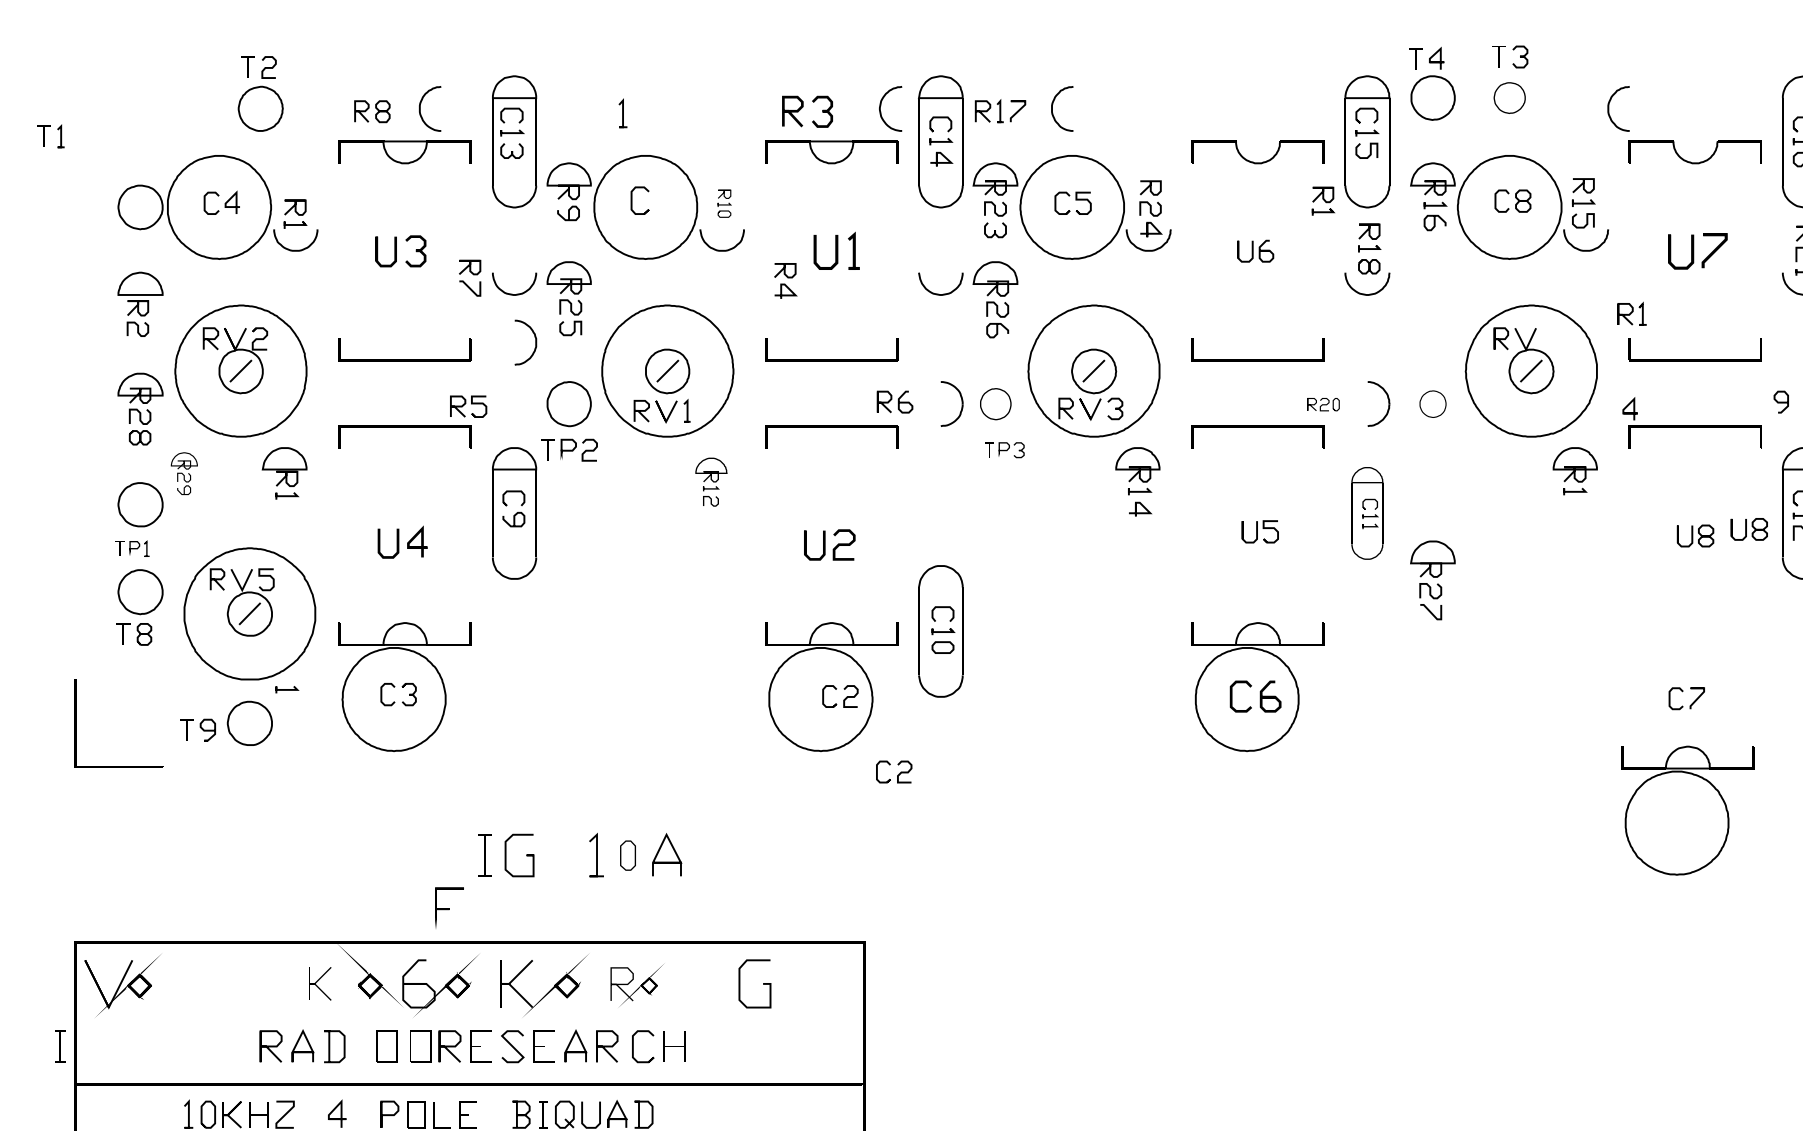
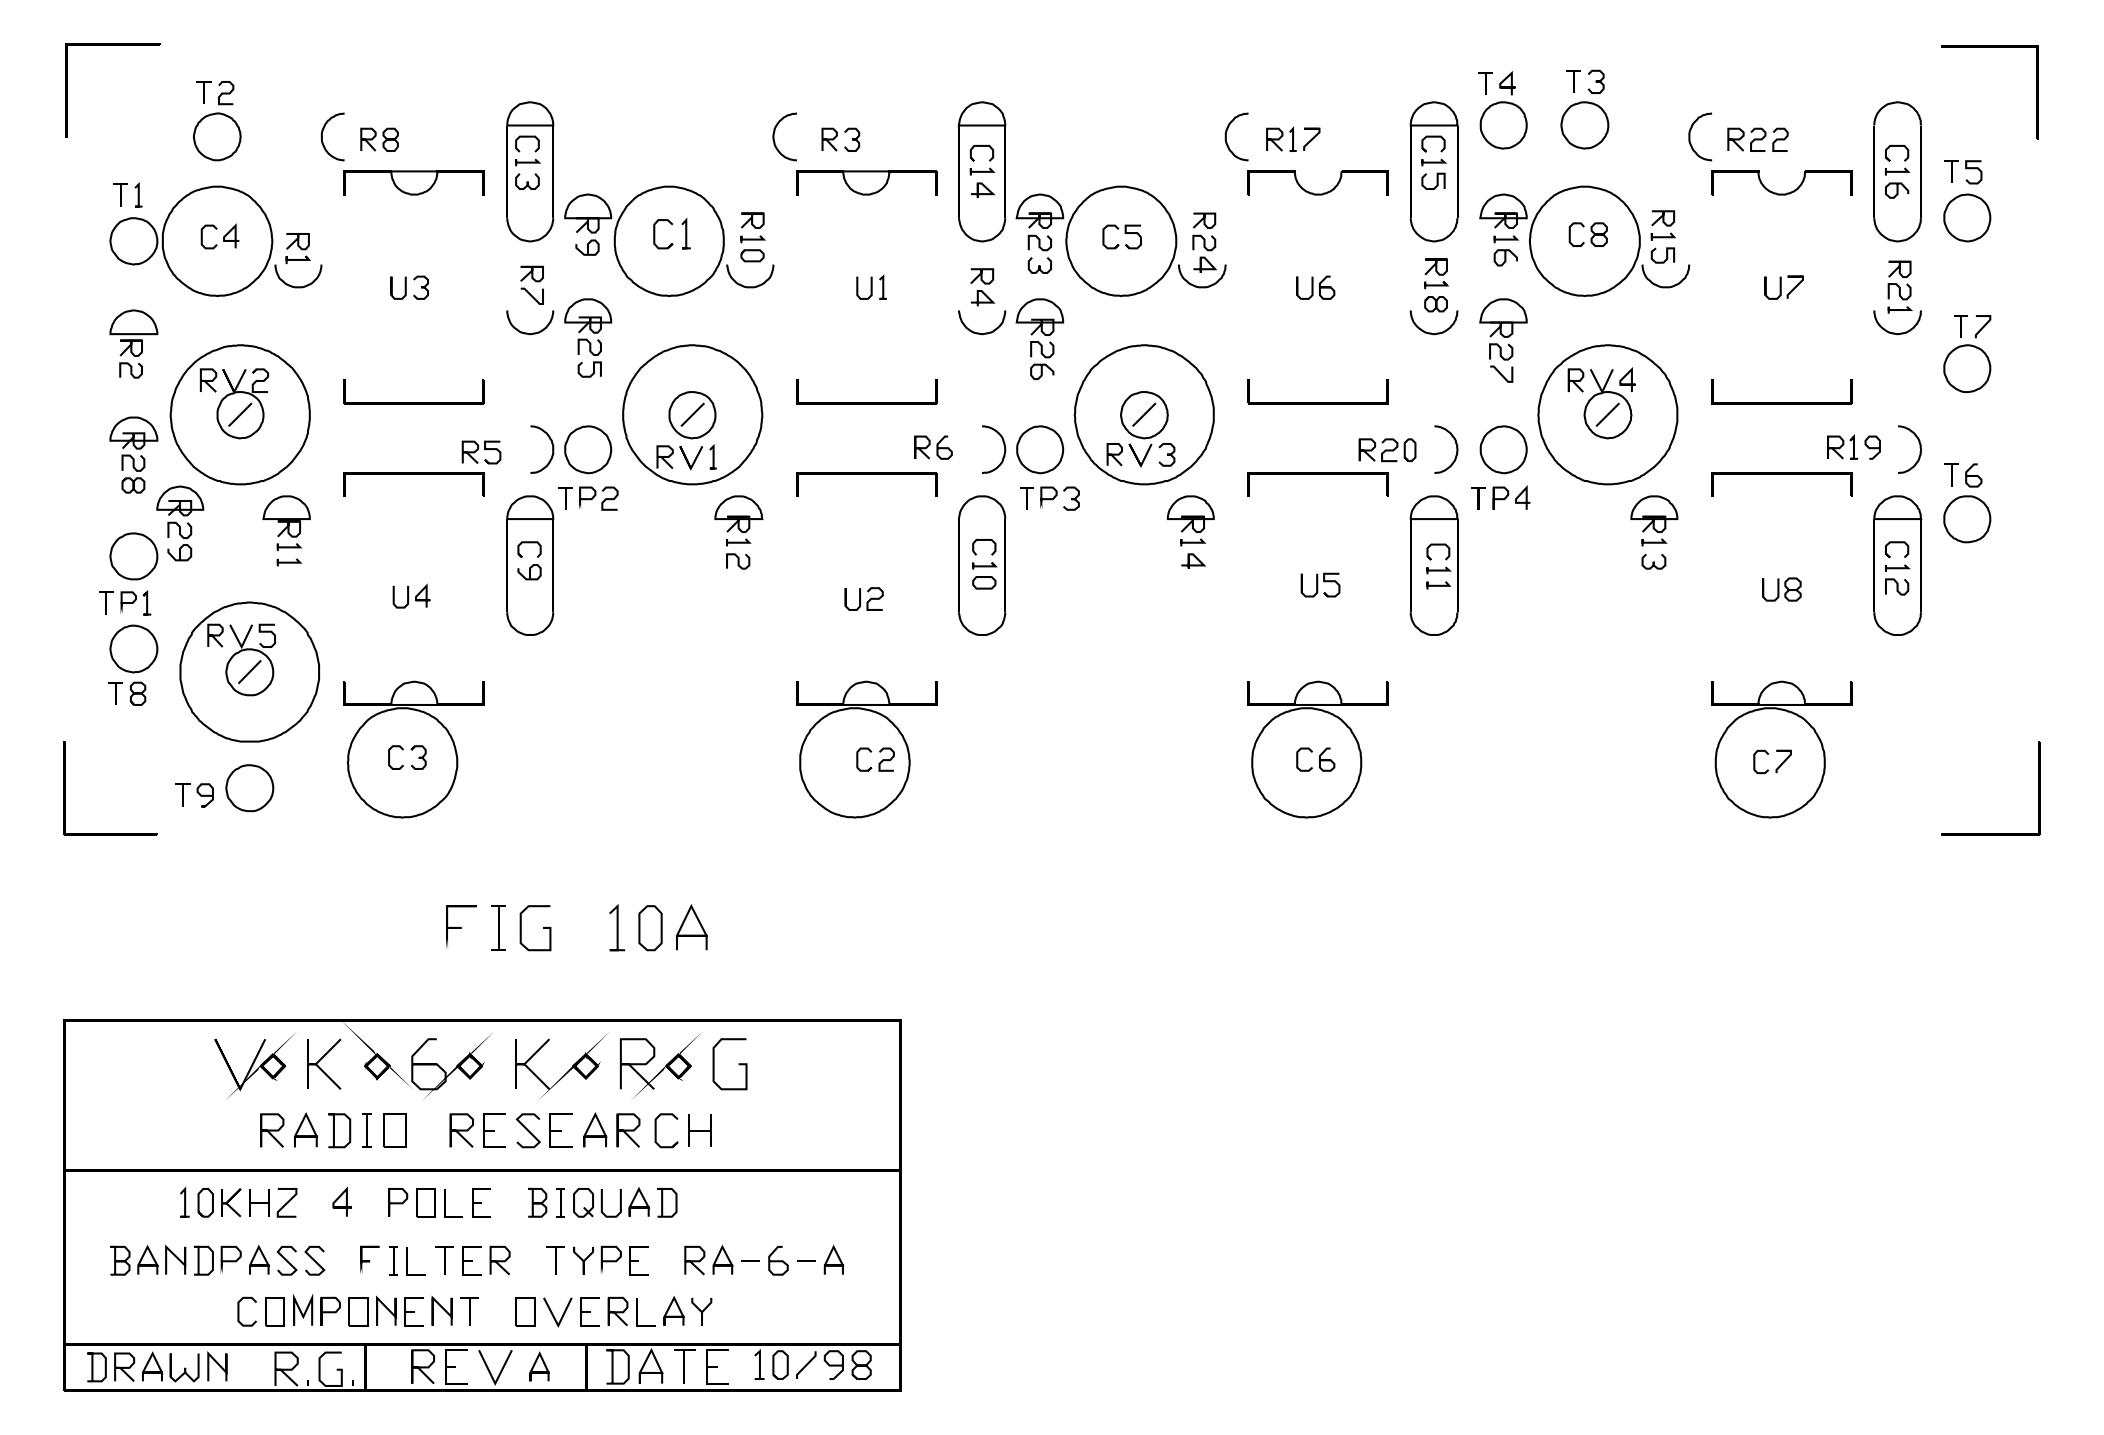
curve: (120, 22) -> (112, 45), added
part: (260, 94) -> (217, 121), moved
part: (1509, 98) -> (1584, 125), size x1.43
curve: (420, 108) -> (322, 136), moved
curve: (880, 108) -> (774, 136), moved
curve: (1052, 108) -> (1226, 136), moved
part: (1000, 110) -> (1293, 138), moved
part: (807, 111) -> (840, 139), size x0.71
part: (1672, 111) -> (1757, 139), added
line: (622, 113) -> (685, 233), moved
part: (50, 135) -> (127, 194), moved
part: (1323, 200) -> (1387, 234), removed
part: (724, 203) -> (752, 237), size x1.67
part: (400, 250) -> (409, 287), size x0.71
part: (836, 250) -> (871, 286), size x0.62
part: (1697, 250) -> (1783, 287), size x0.62
part: (469, 277) -> (531, 284), moved
part: (785, 281) -> (982, 287), moved
part: (1632, 313) -> (1842, 446), moved
part: (535, 342) -> (552, 449), moved
part: (996, 403) -> (1040, 449), size x1.43
part: (1432, 403) -> (1503, 449), size x1.67
part: (1323, 404) -> (1387, 450), size x1.67
curve: (1628, 406) -> (1625, 377), moved
part: (1430, 449) -> (1500, 497), added
part: (1004, 450) -> (1049, 498), size x1.43
part: (184, 473) -> (180, 523), size x1.67
part: (711, 482) -> (738, 532), size x1.43
curve: (1574, 509) -> (1653, 561), added
part: (1366, 513) -> (1433, 565), size x1.43
part: (1749, 529) -> (1838, 582), removed
part: (402, 541) -> (411, 595), size x0.71
part: (829, 544) -> (863, 598), size x0.71
part: (132, 548) -> (125, 602), size x1.43
part: (1432, 580) -> (1503, 340), moved
part: (941, 631) -> (982, 565), moved
line: (287, 689) -> (289, 562), moved
part: (1255, 696) -> (1315, 759), size x0.71
part: (894, 771) -> (932, 839), removed
part: (1687, 810) -> (1781, 749), moved
part: (628, 855) -> (650, 928), size x1.43
part: (449, 907) -> (461, 926), moved
part: (320, 983) -> (324, 1063), size x1.43
curve: (762, 984) -> (738, 1064), moved
part: (636, 985) -> (659, 1065), size x1.43
part: (122, 986) -> (254, 1066), moved
curve: (59, 1046) -> (366, 1130), moved
curve: (410, 1046) -> (420, 1130), removed

